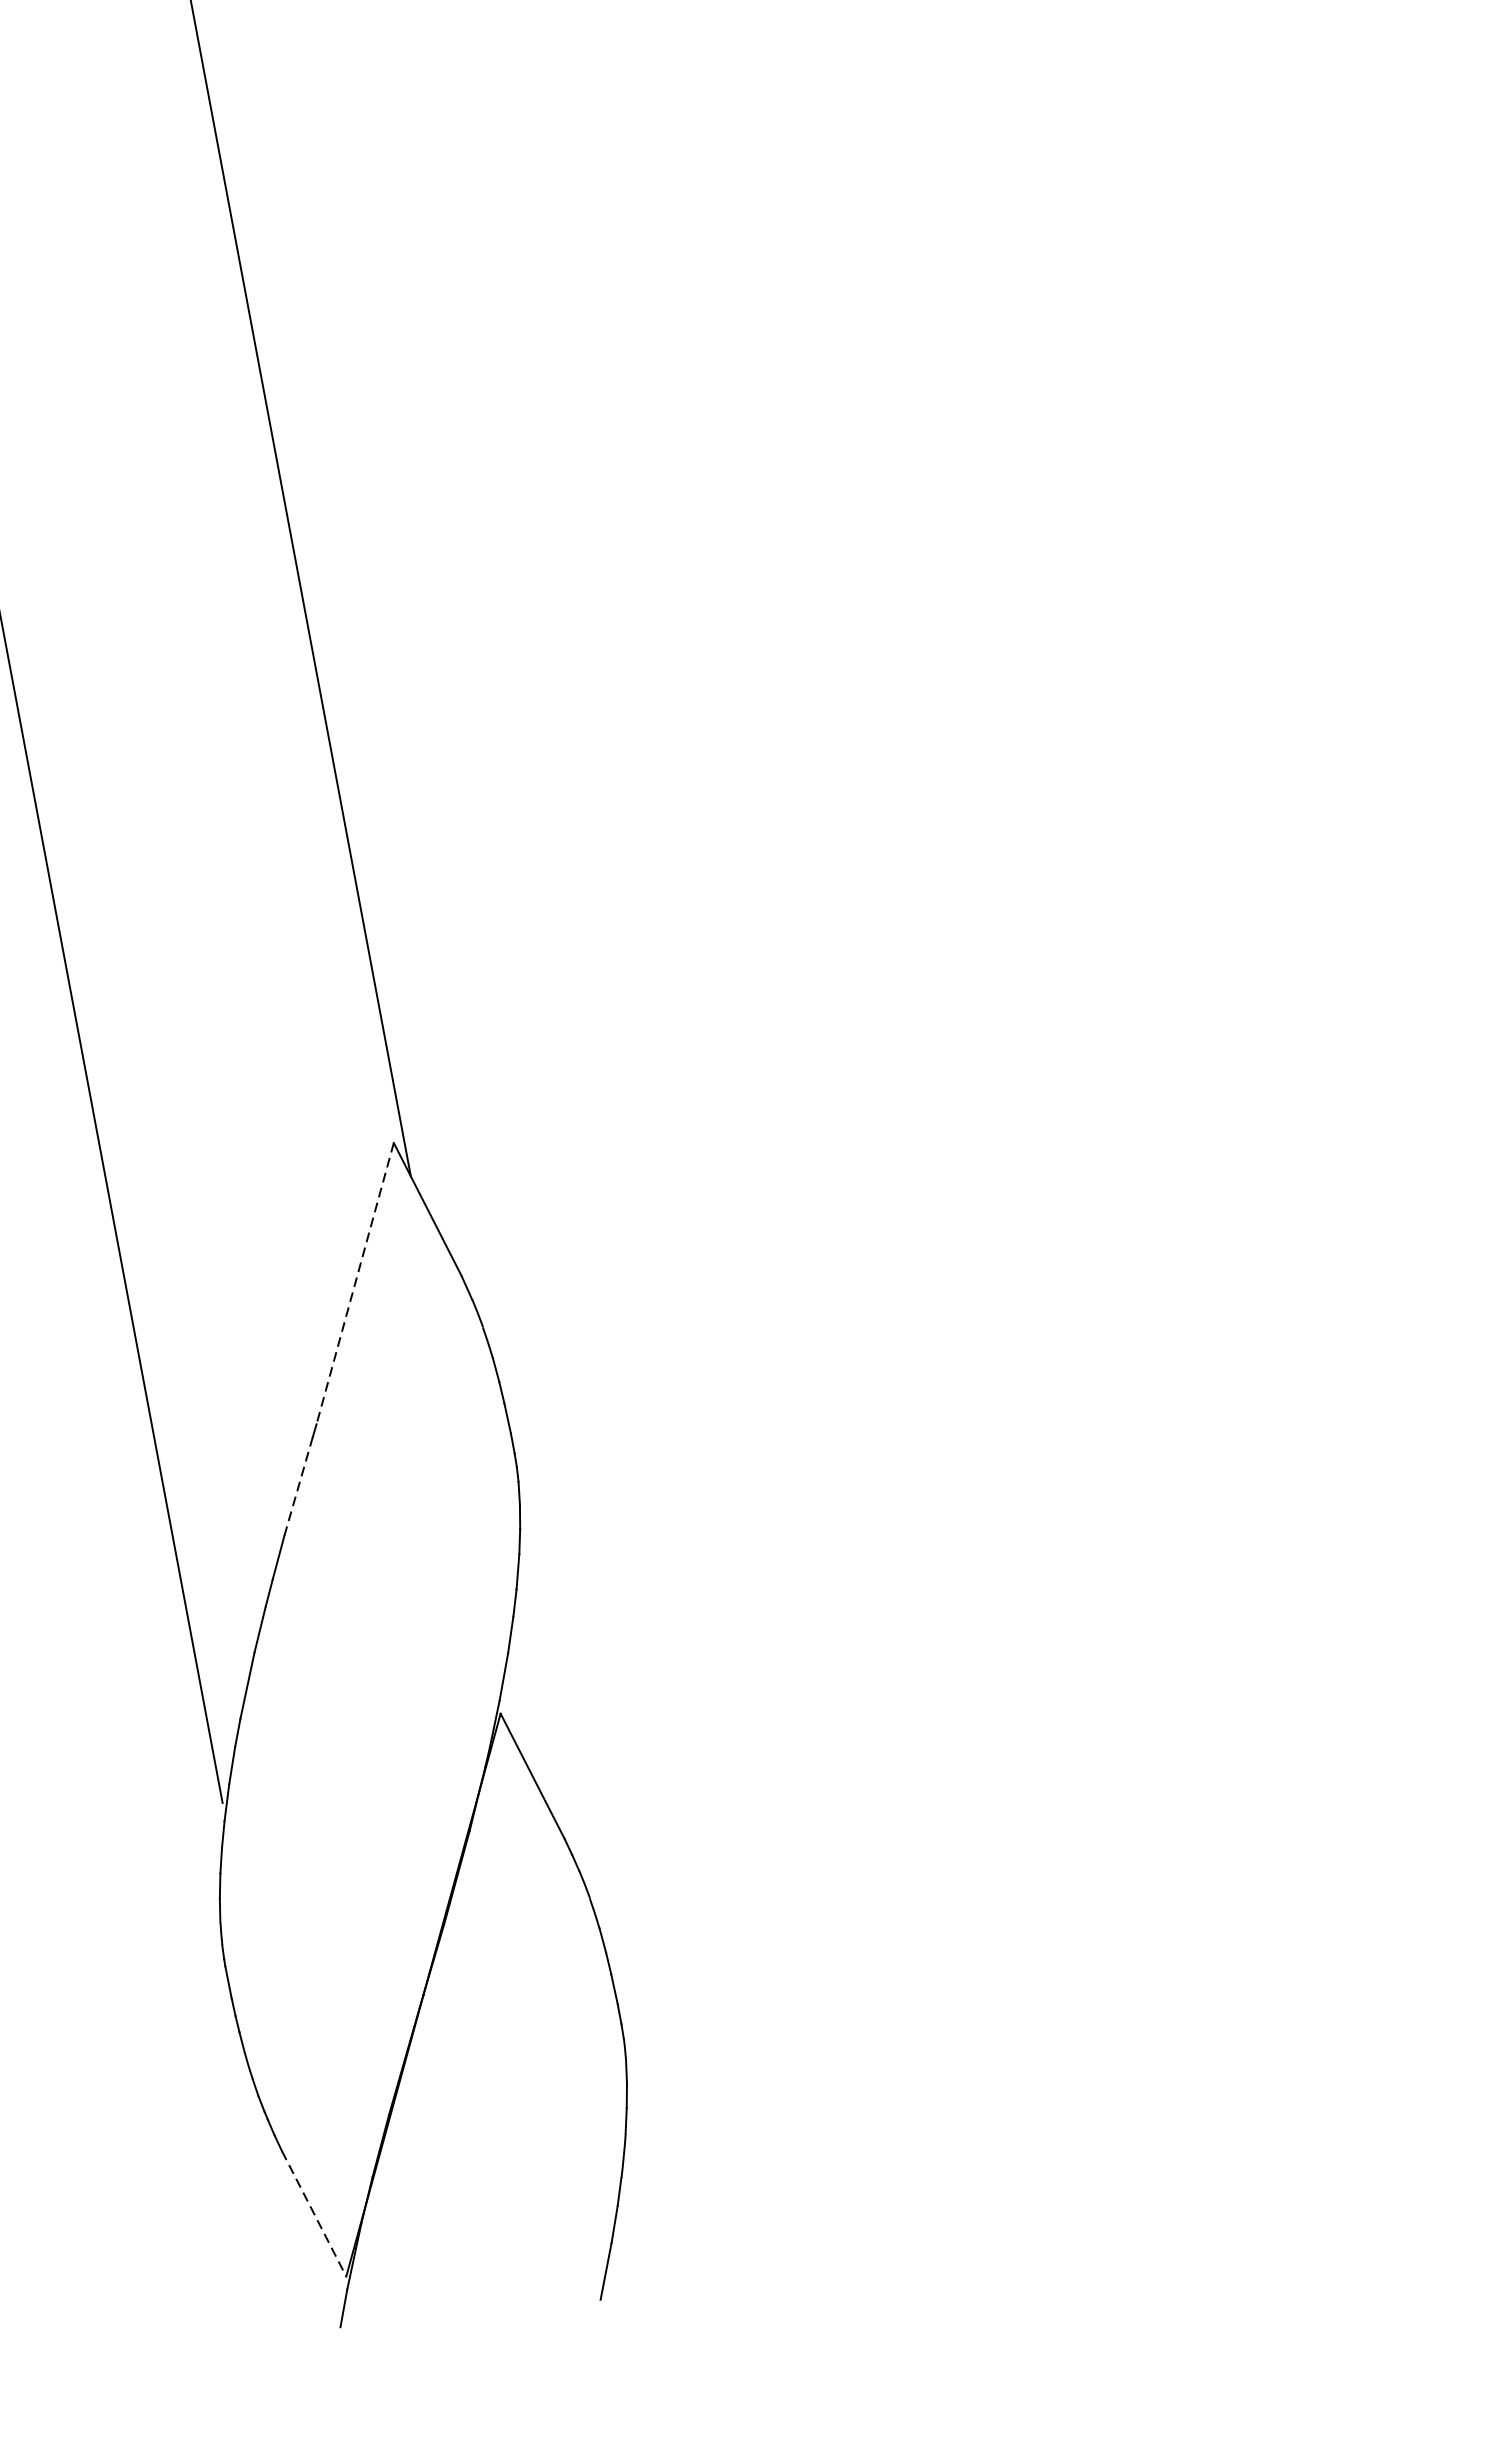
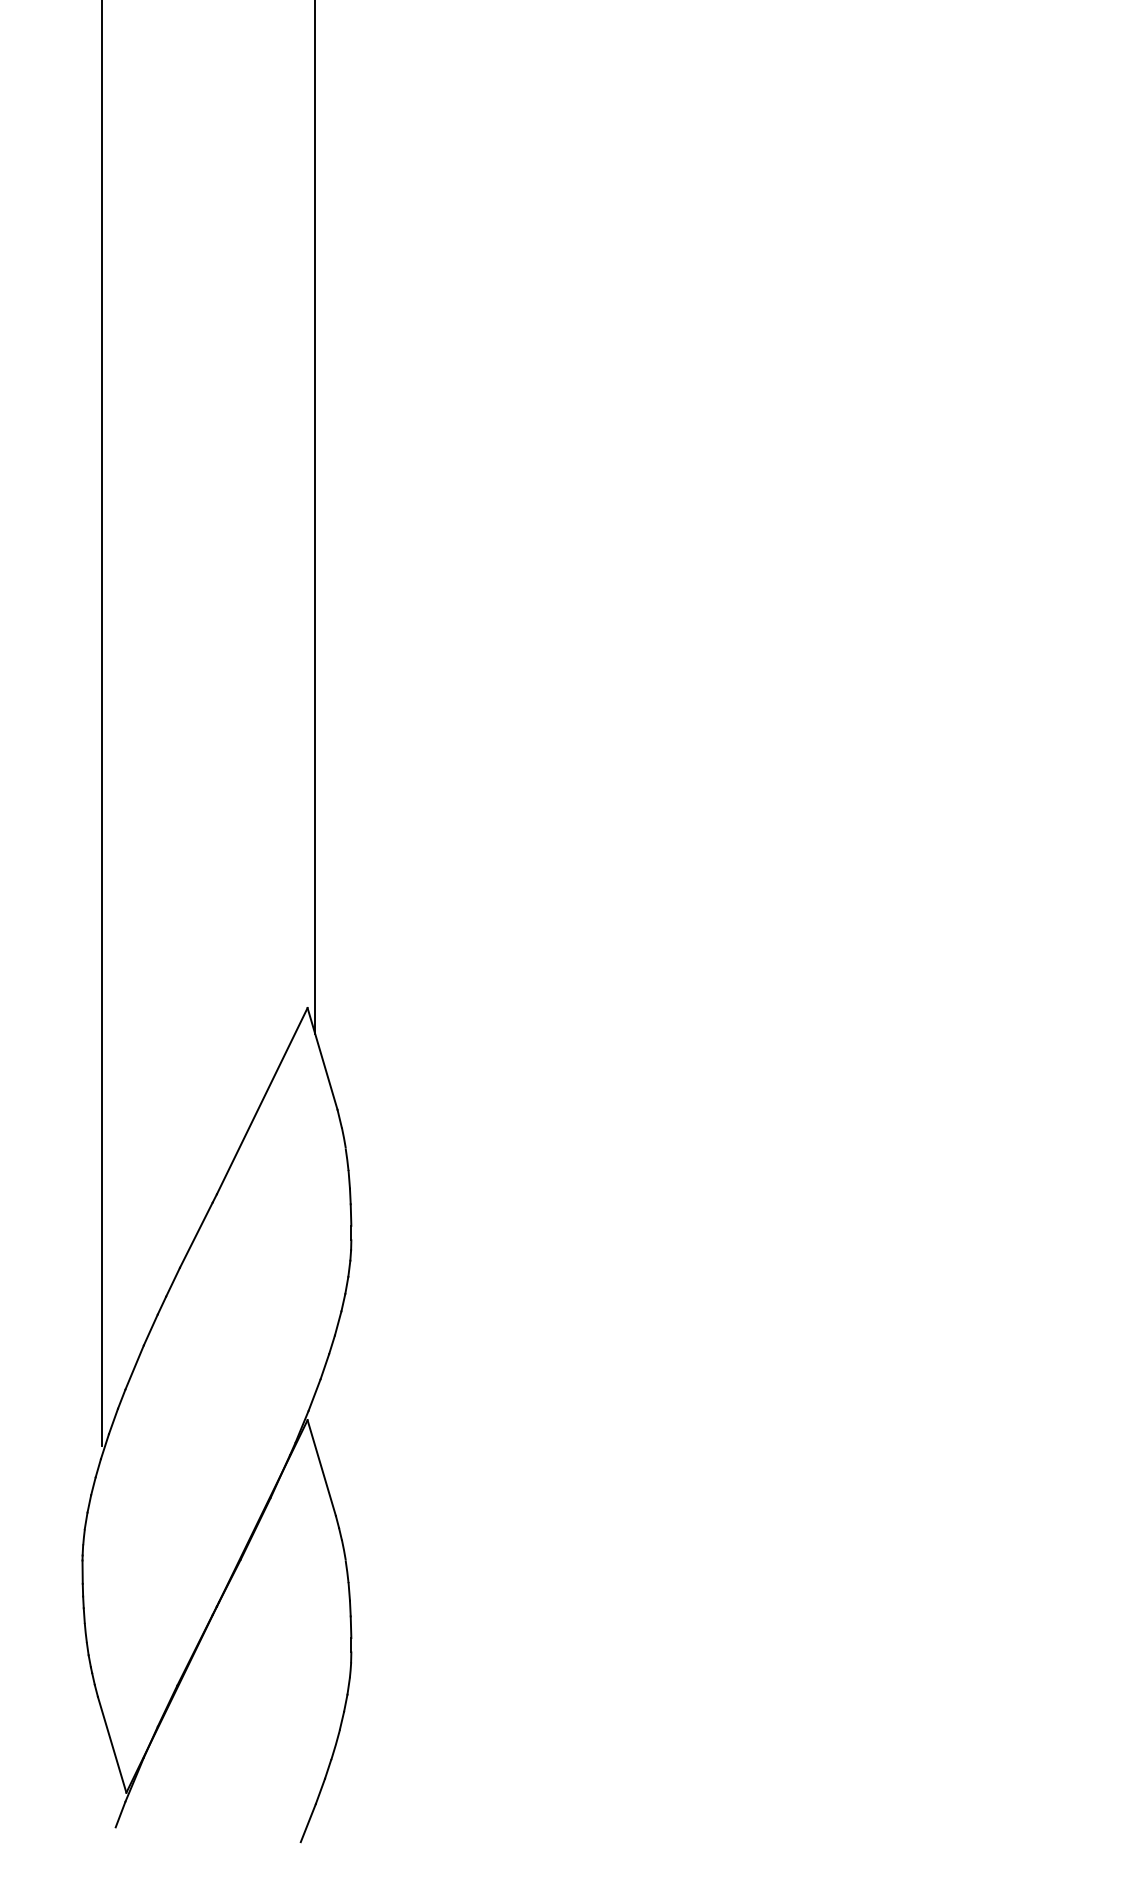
line: (355, 1284) -> (262, 1101), dashed -> solid
line: (298, 1486) -> (196, 1235), dashed -> solid
line: (314, 2213) -> (112, 1744), dashed -> solid

